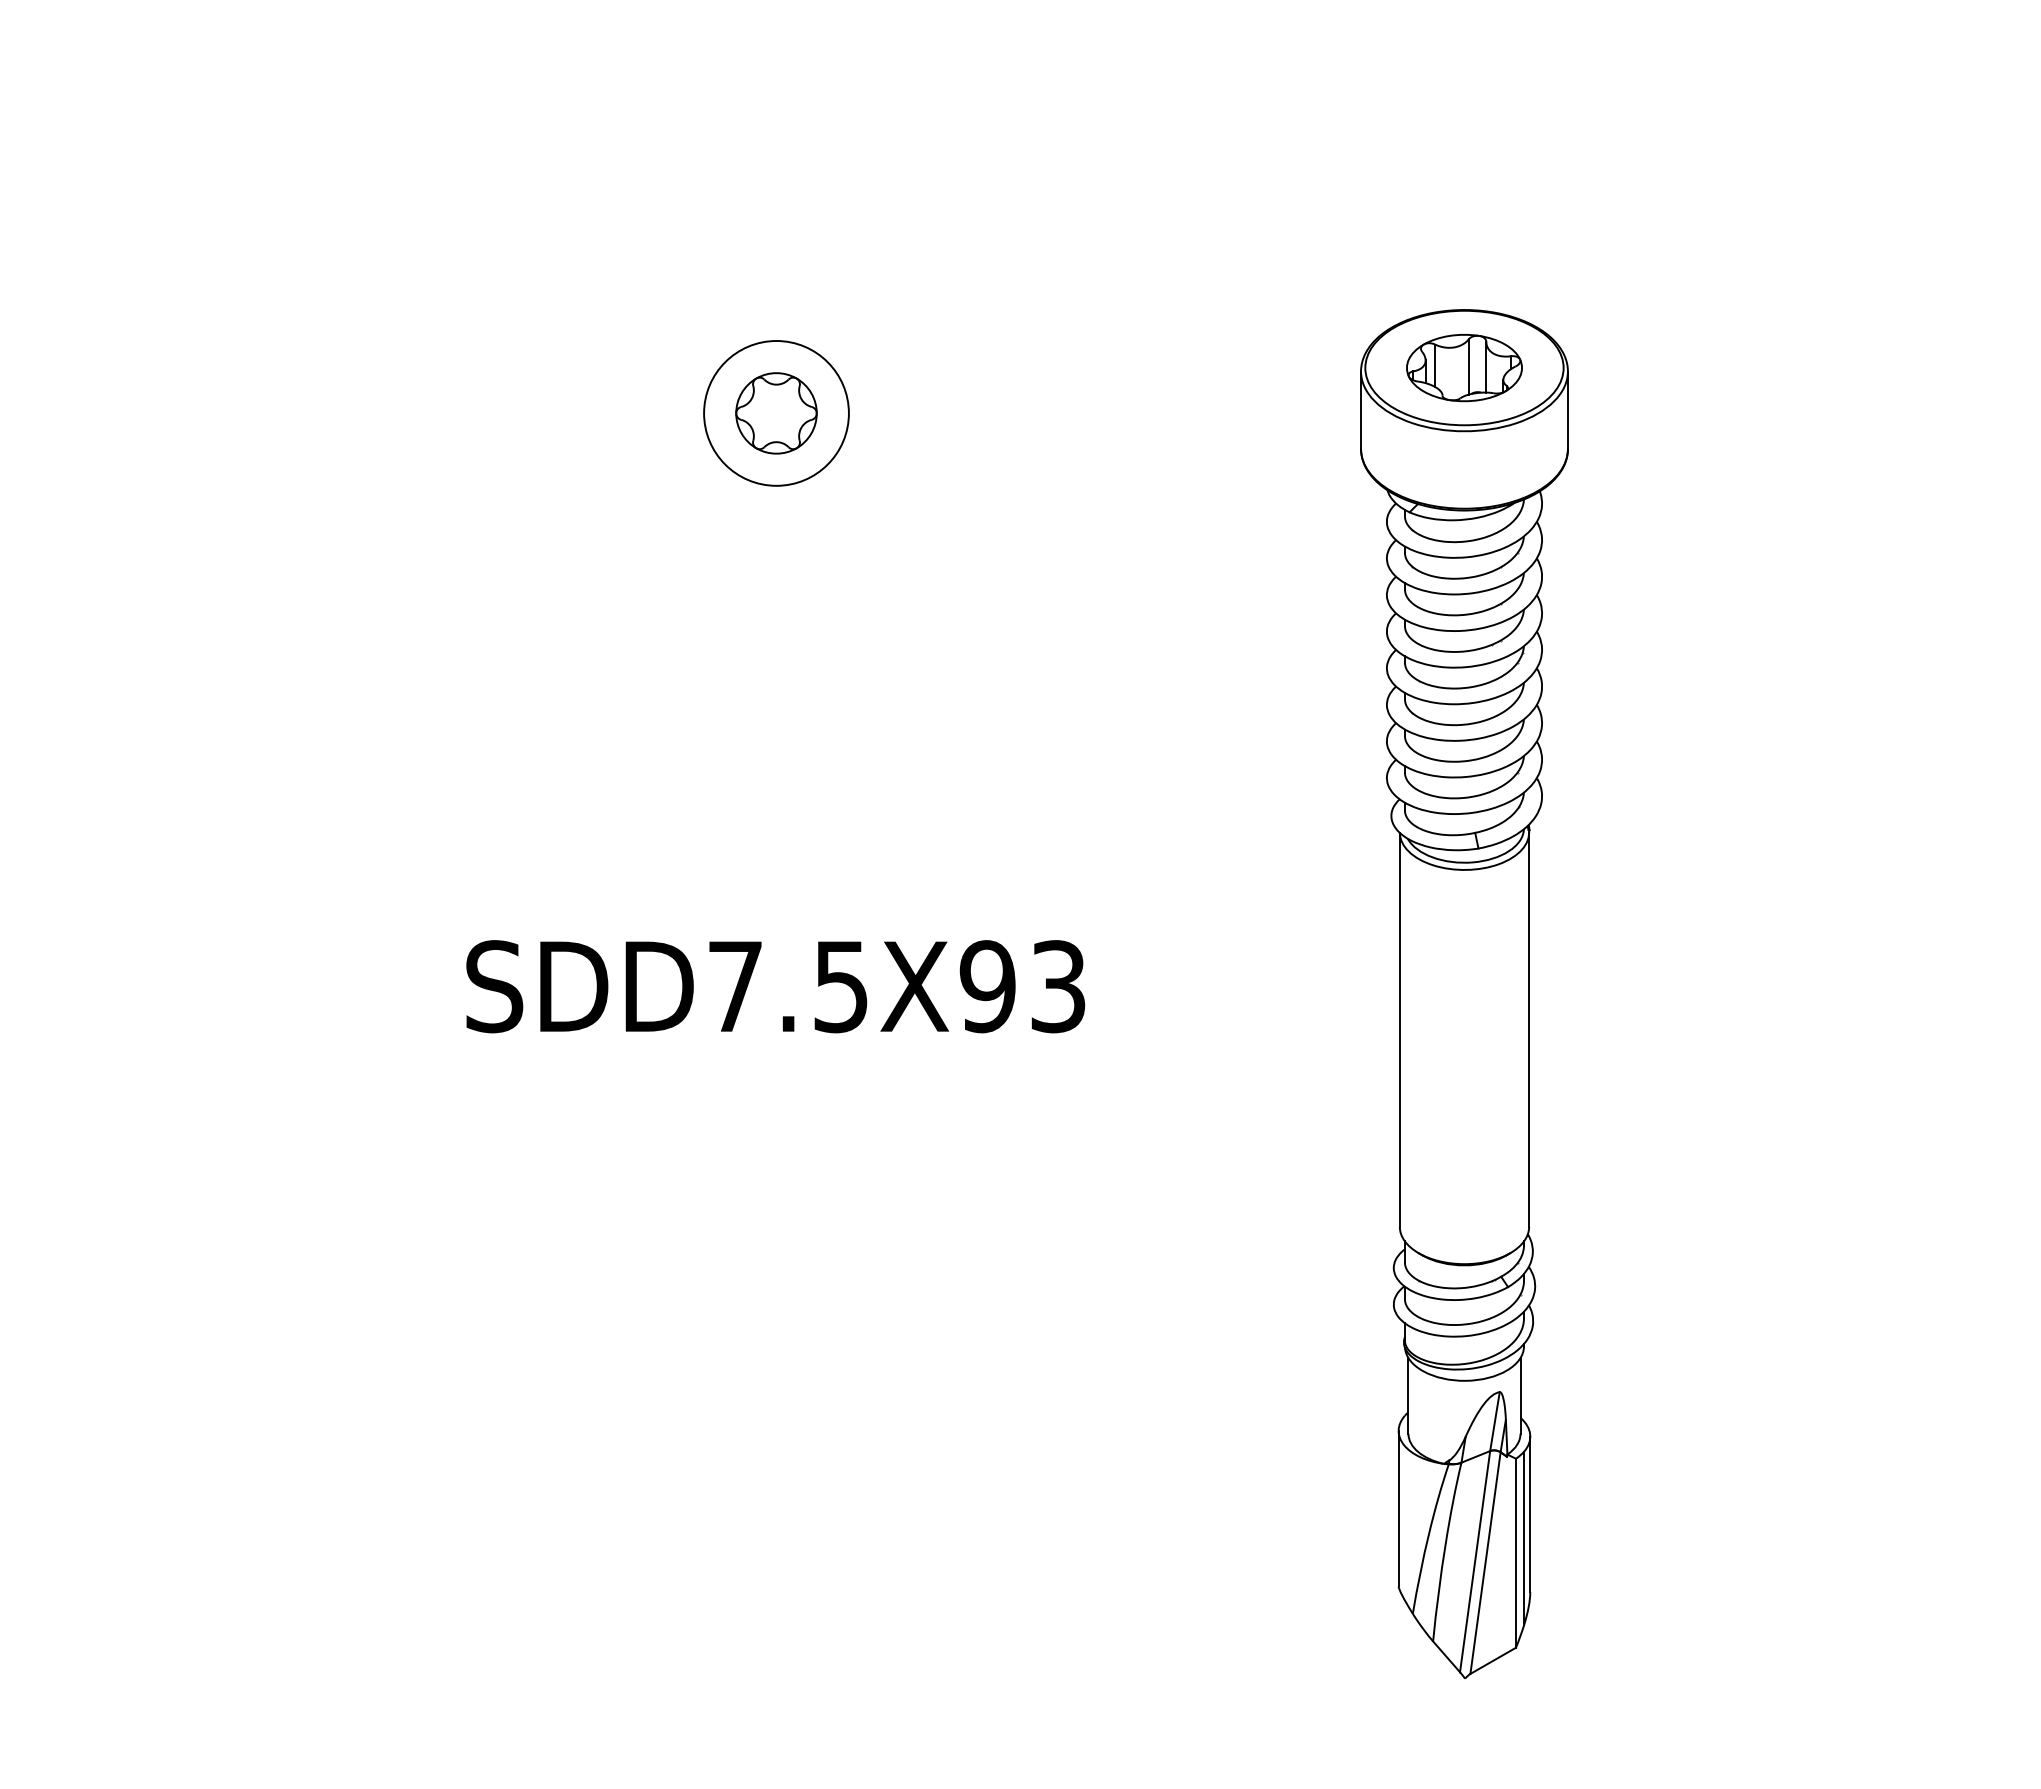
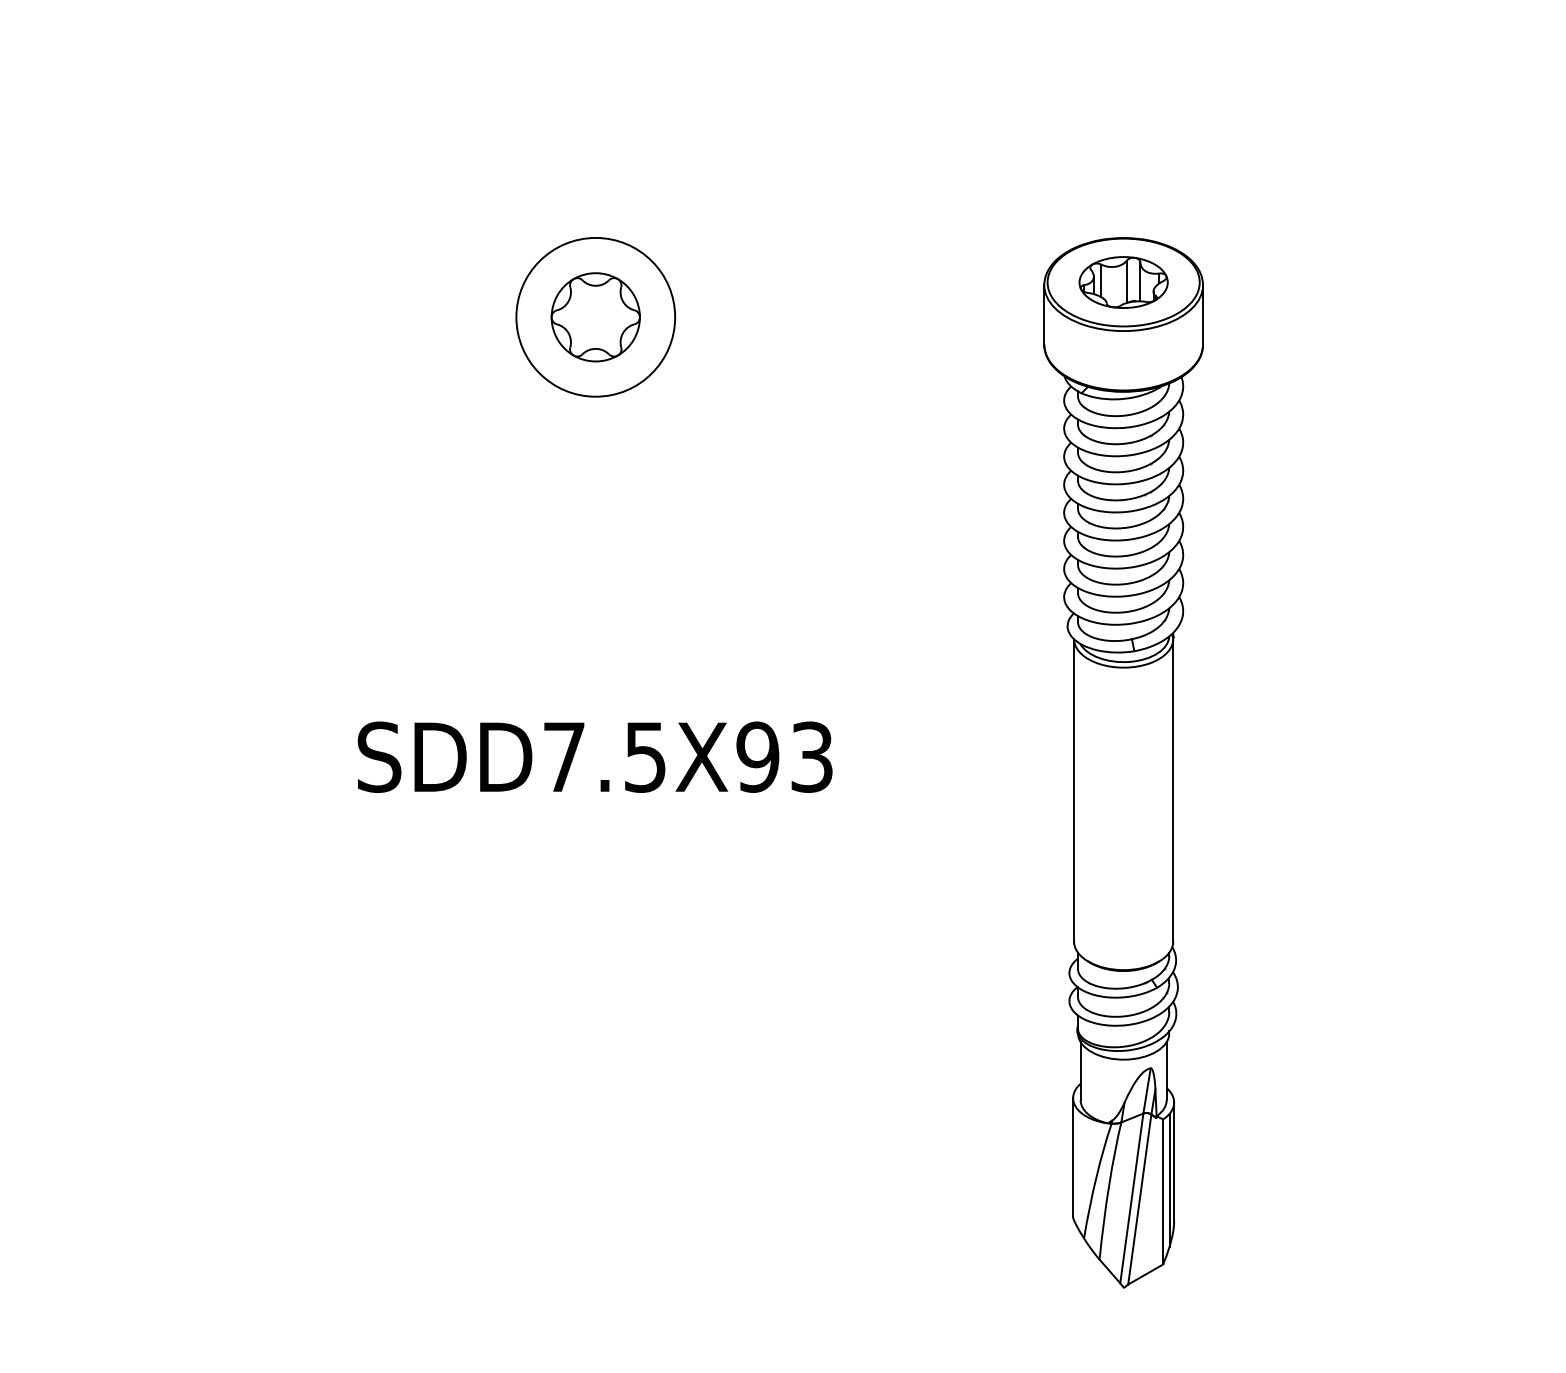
part: (776, 413) -> (595, 317), size x1.43

